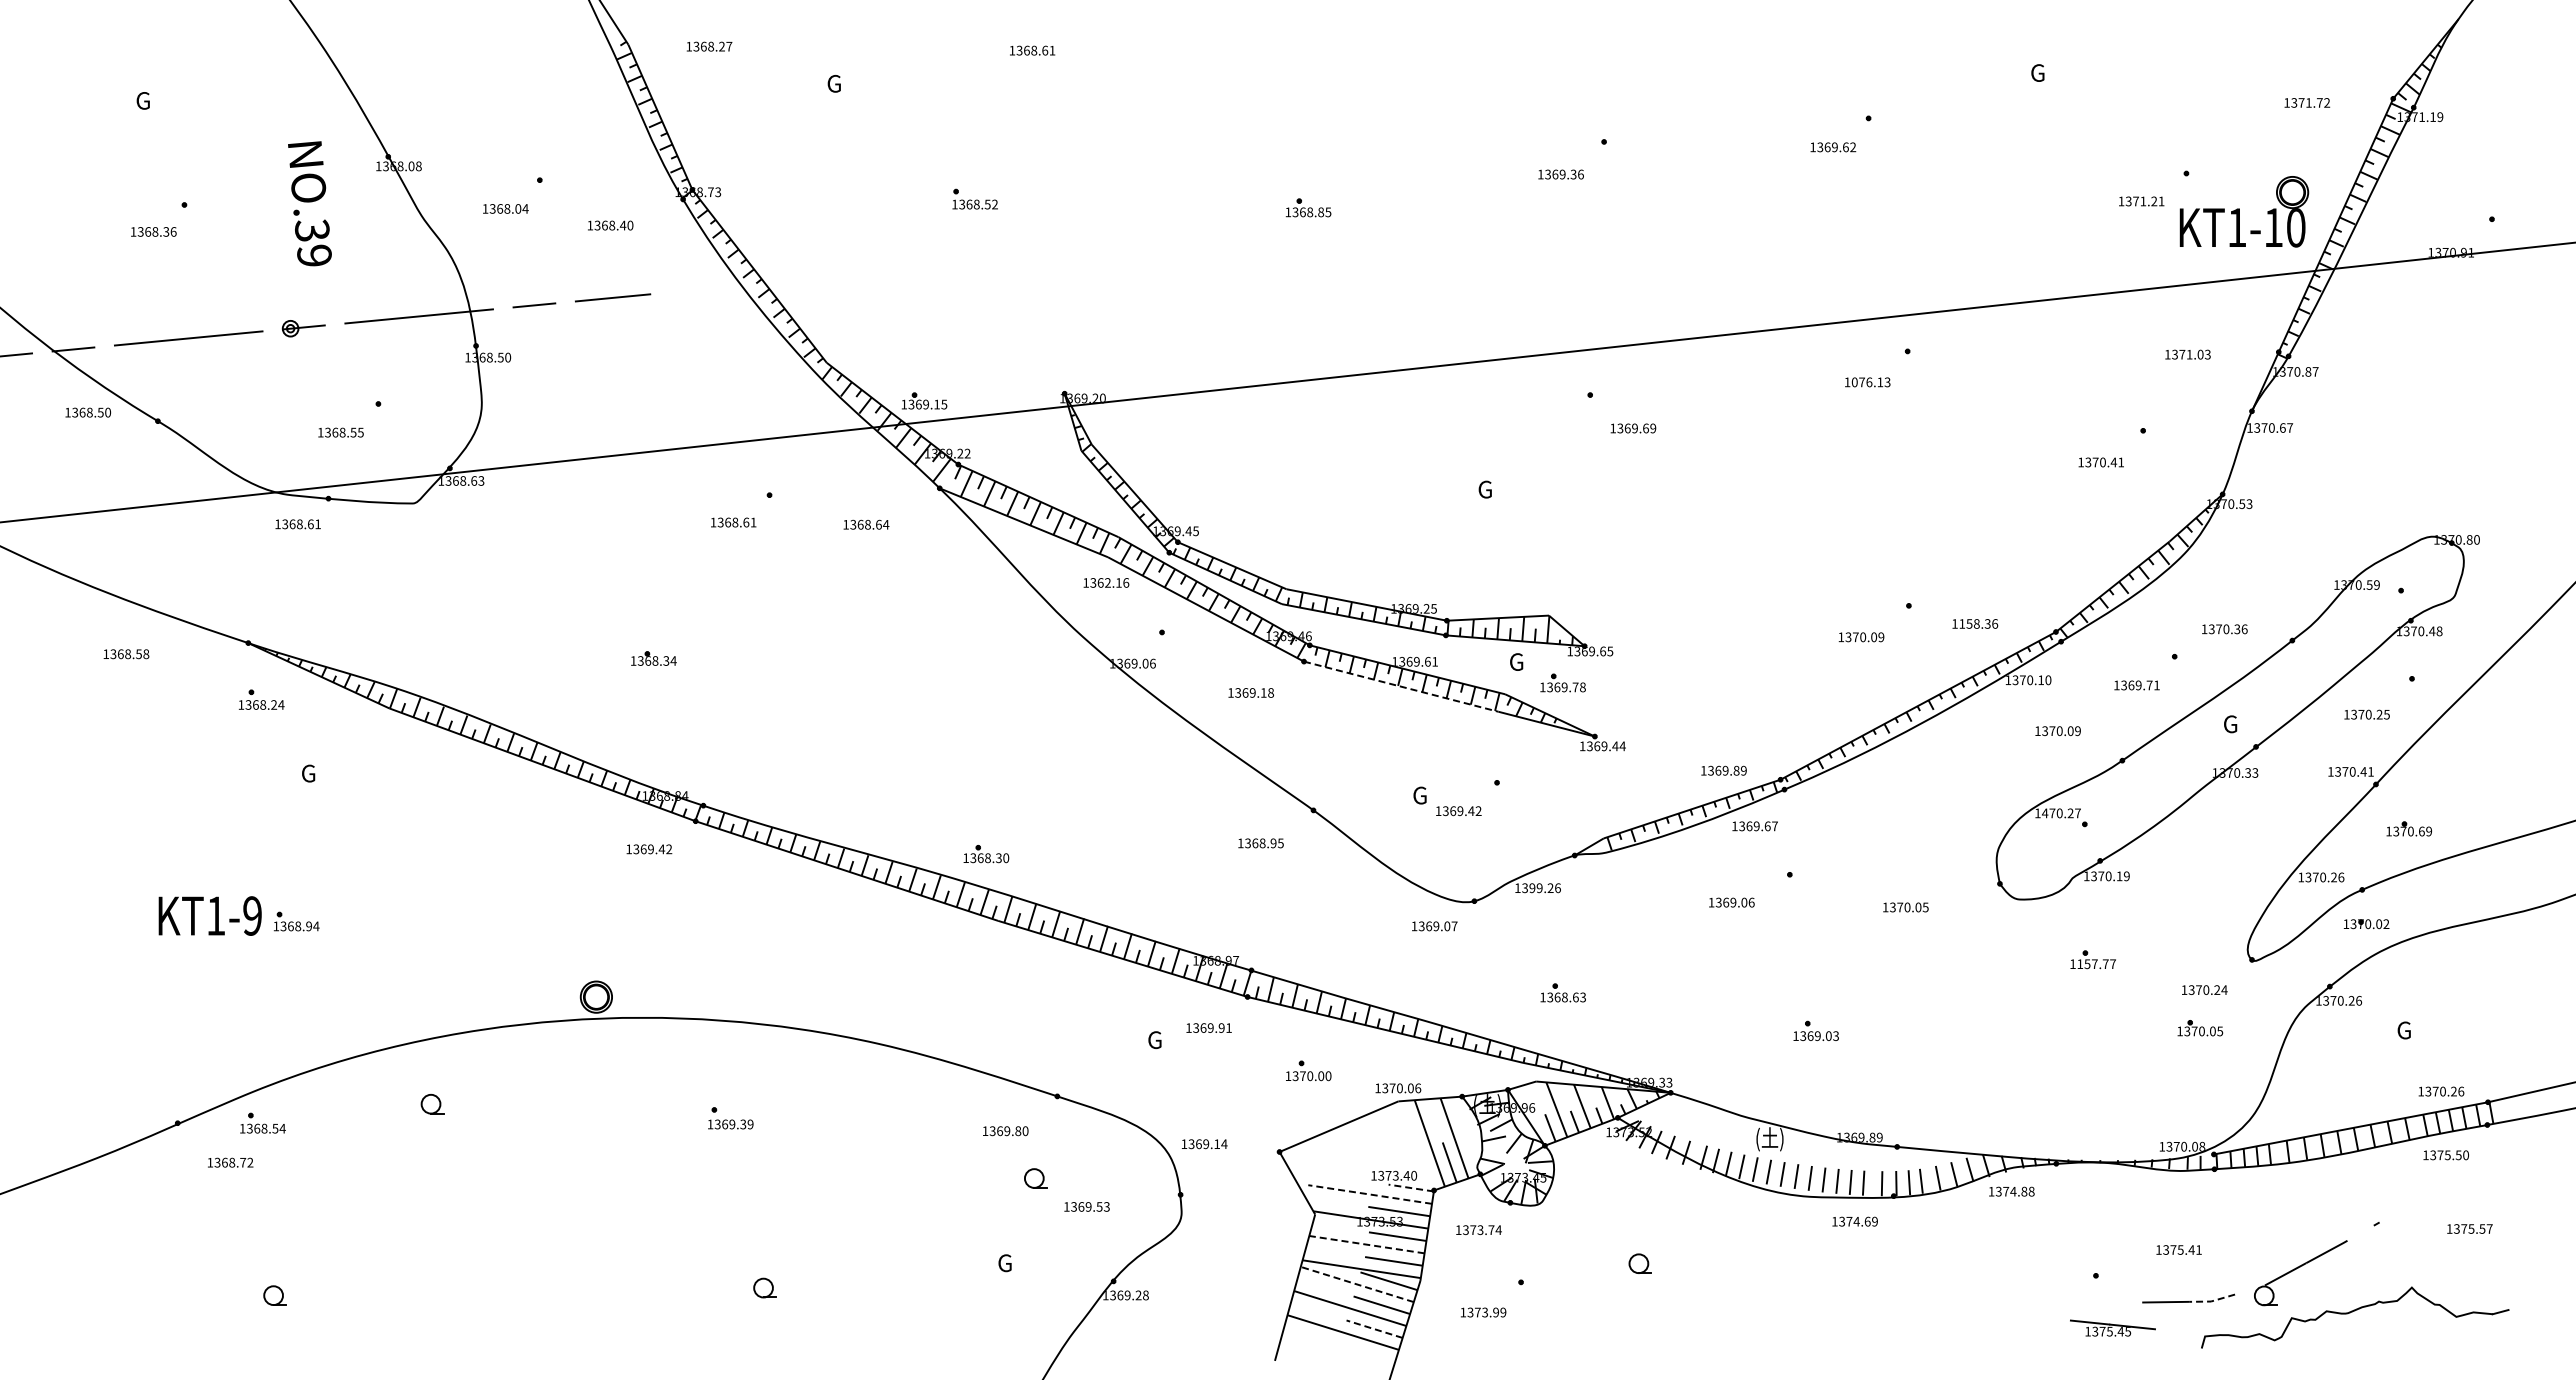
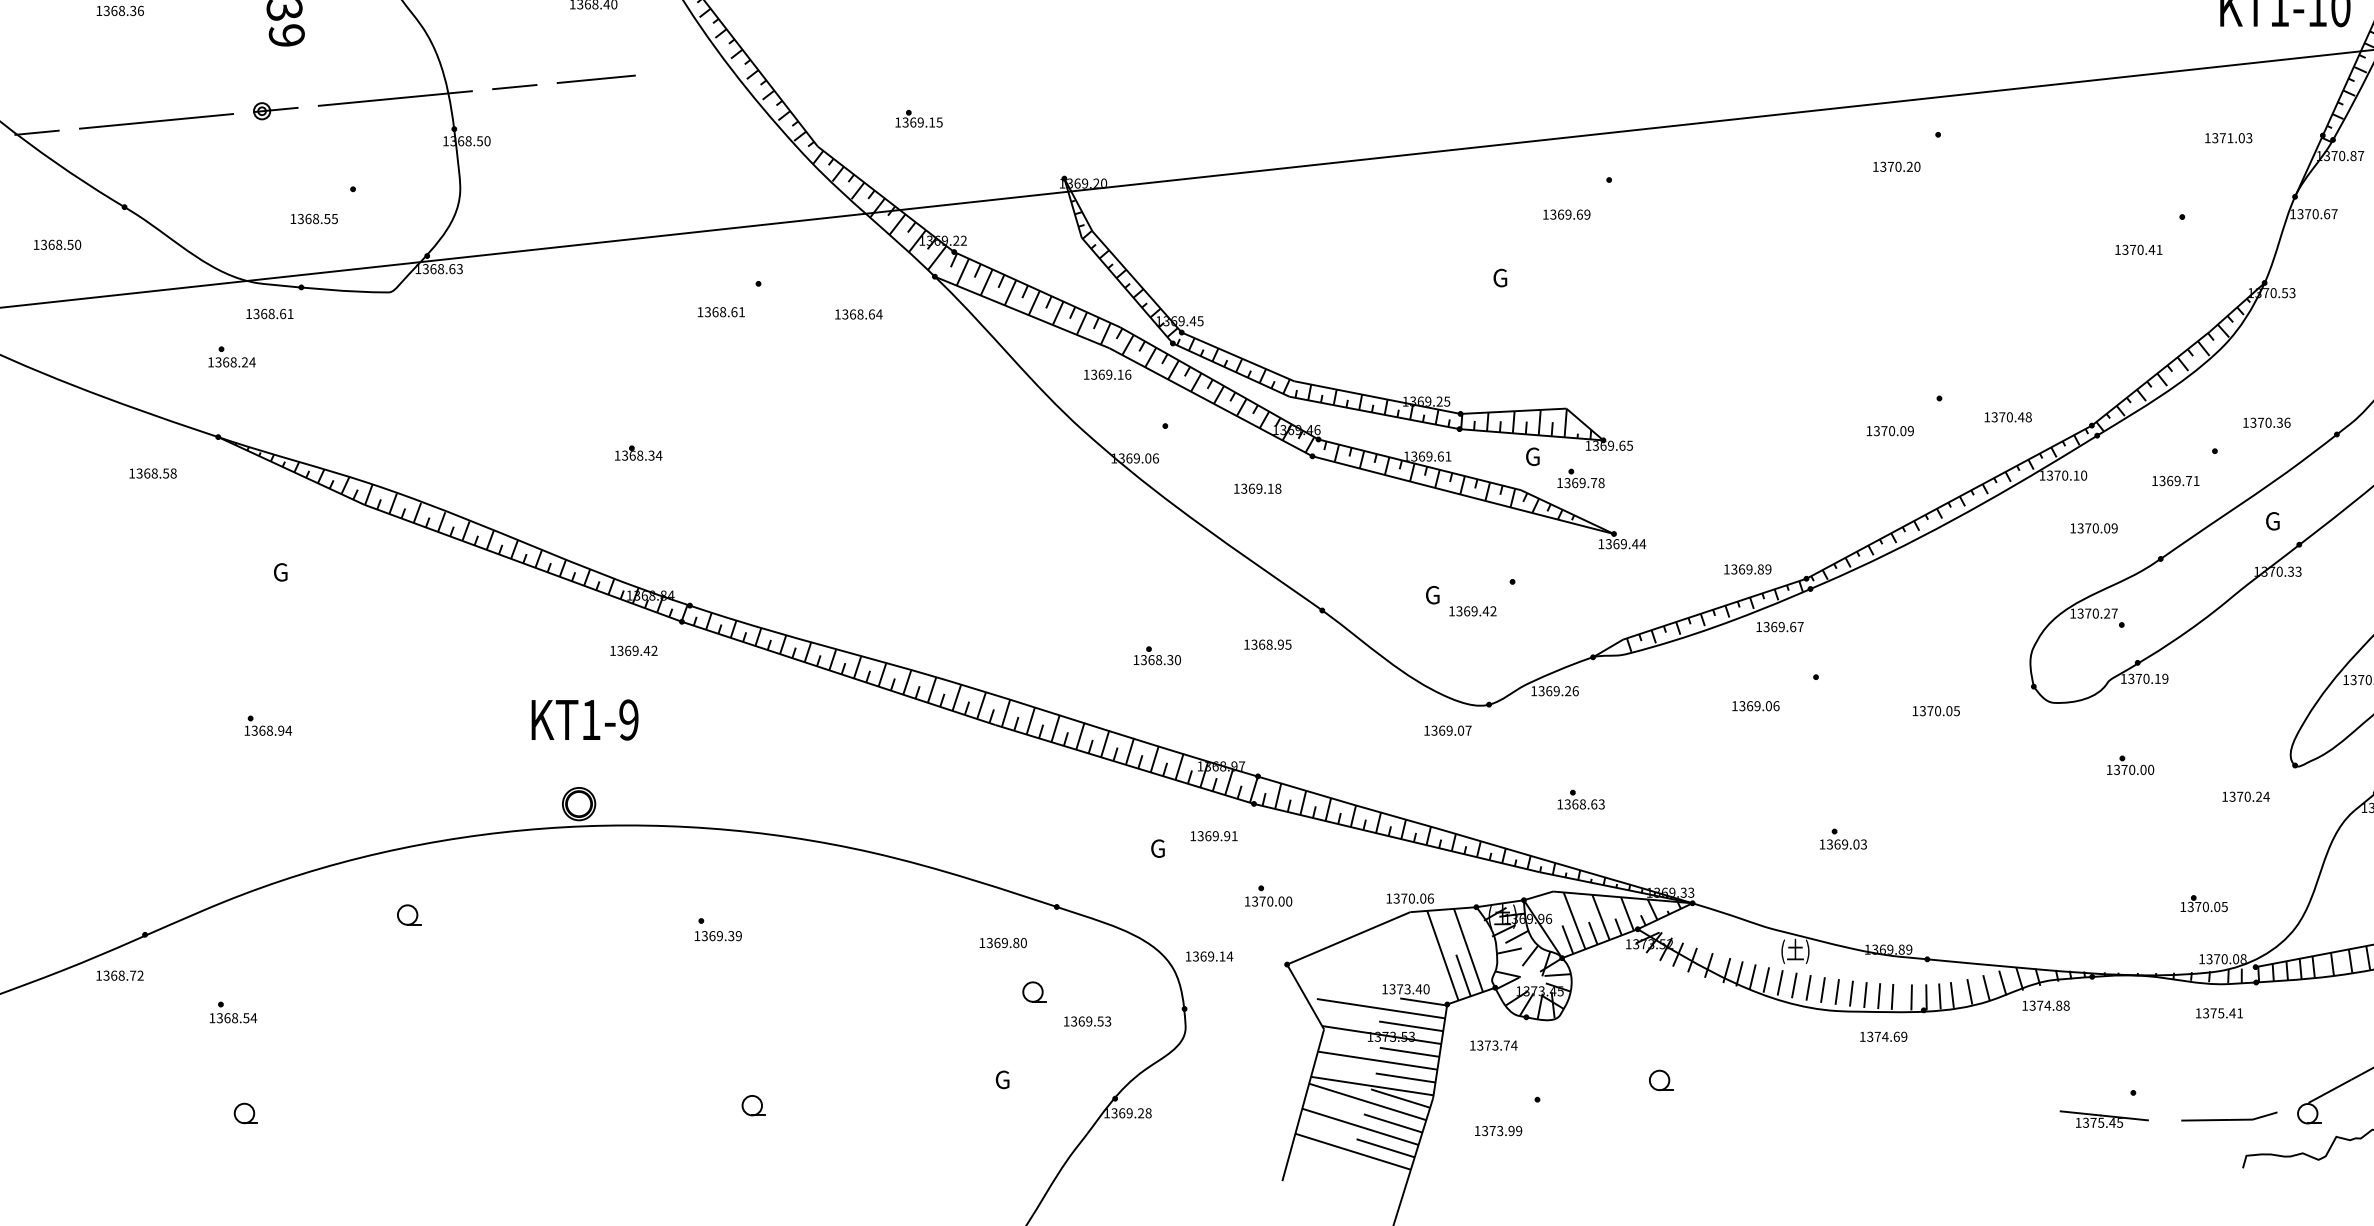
text: (1870, 382) -> (1899, 167), 1076.13 -> 1370.20
part: (924, 400) -> (919, 118), moved
text: (87, 412) -> (56, 244), moved
text: (1633, 428) -> (1566, 214), moved
text: (1107, 582) -> (1108, 374), 1362.16 -> 1369.16
text: (1978, 623) -> (2011, 416), 1158.36 -> 1370.48
text: (126, 654) -> (153, 473), moved
line: (1401, 686) -> (1413, 482), dashed -> solid
part: (261, 699) -> (231, 356), moved
text: (2045, 813) -> (2081, 613), 1470.27 -> 1370.27
part: (986, 854) -> (1157, 656), moved
text: (1532, 888) -> (1549, 691), 1399.26 -> 1369.26
text: (209, 915) -> (584, 719), moved
text: (2096, 964) -> (2133, 770), 1157.77 -> 1370.00
part: (2200, 1028) -> (2204, 903), moved
part: (1308, 1070) -> (1268, 895), moved
part: (262, 1122) -> (232, 1011), moved
text: (230, 1162) -> (119, 975), moved
line: (1411, 1188) -> (1423, 1002), dashed -> solid
line: (1370, 1194) -> (1381, 1008), dashed -> solid
line: (1366, 1244) -> (1377, 1060), dashed -> solid
text: (2178, 1249) -> (2218, 1012), moved
line: (1356, 1284) -> (1366, 1101), dashed -> solid
line: (2212, 1301) -> (2254, 1119), dashed -> solid
part: (2112, 1327) -> (2103, 1118), moved
line: (1374, 1329) -> (1385, 1148), dashed -> solid

